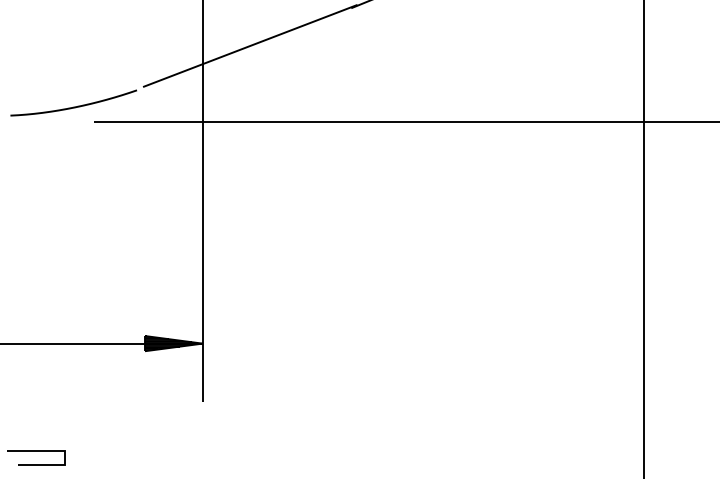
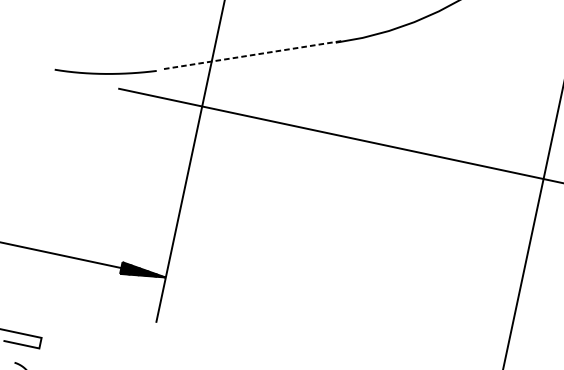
line: (250, 45) -> (251, 54), solid -> dashed

